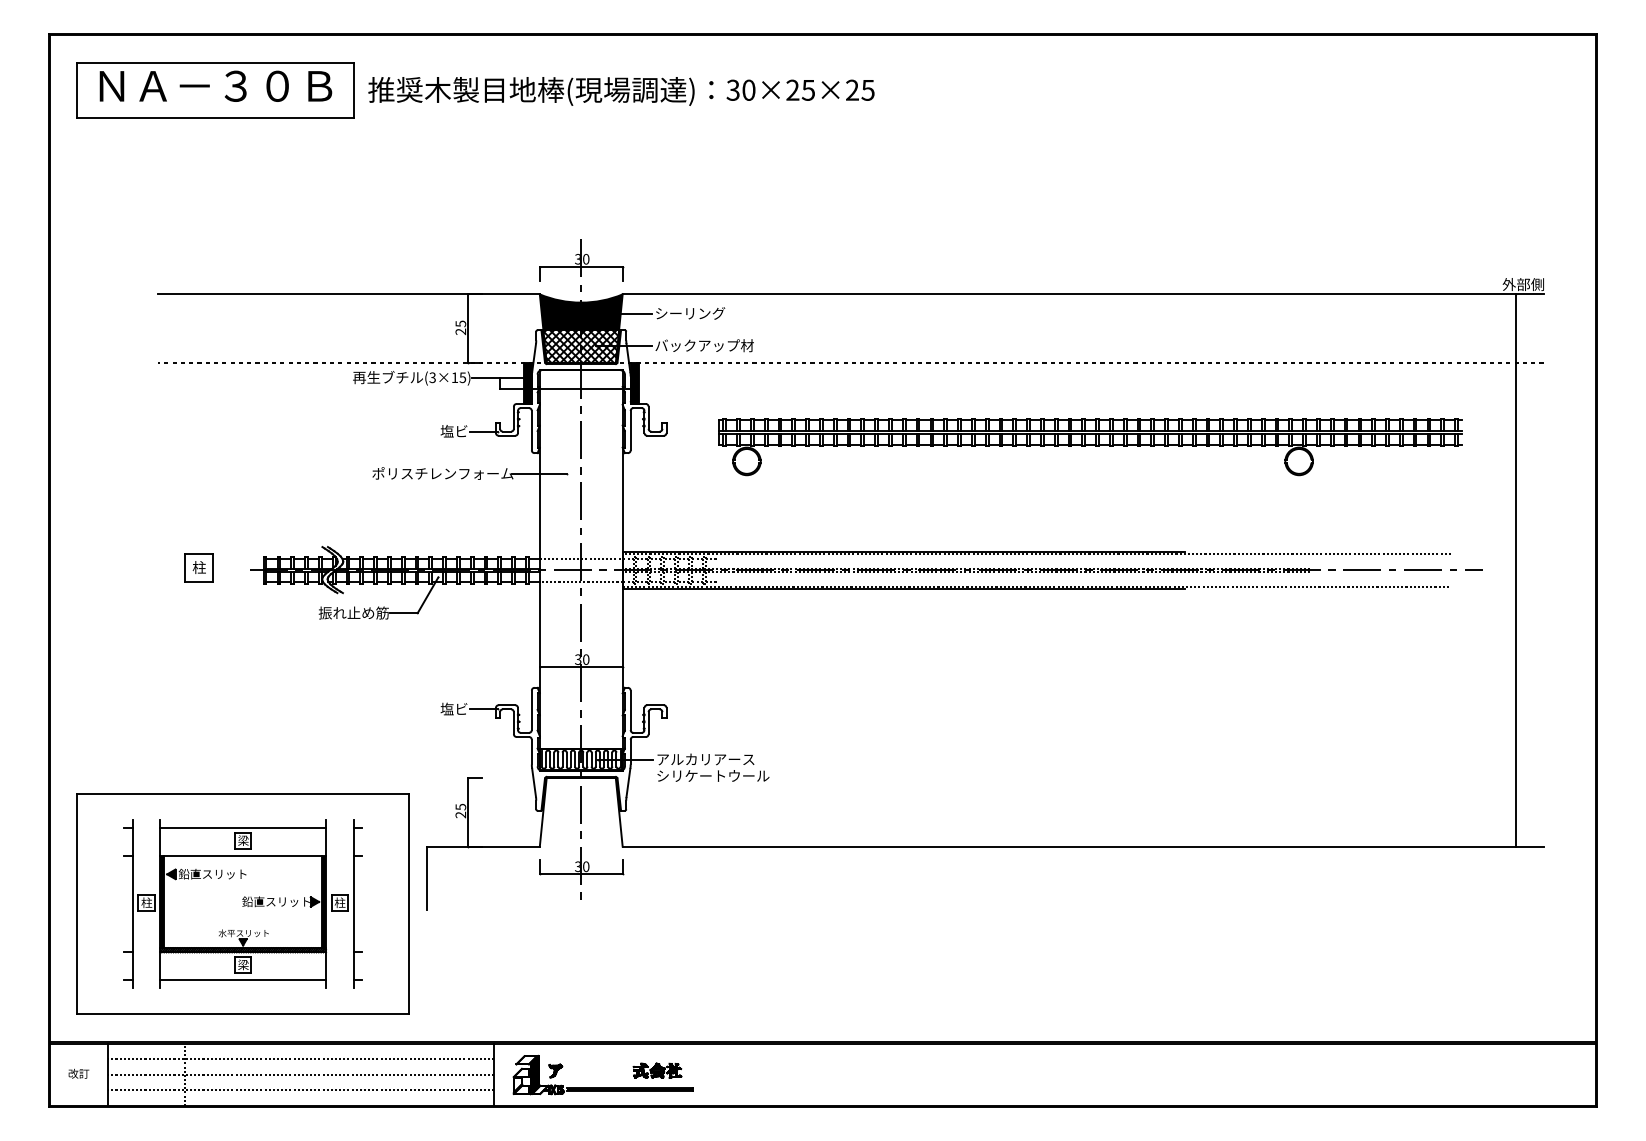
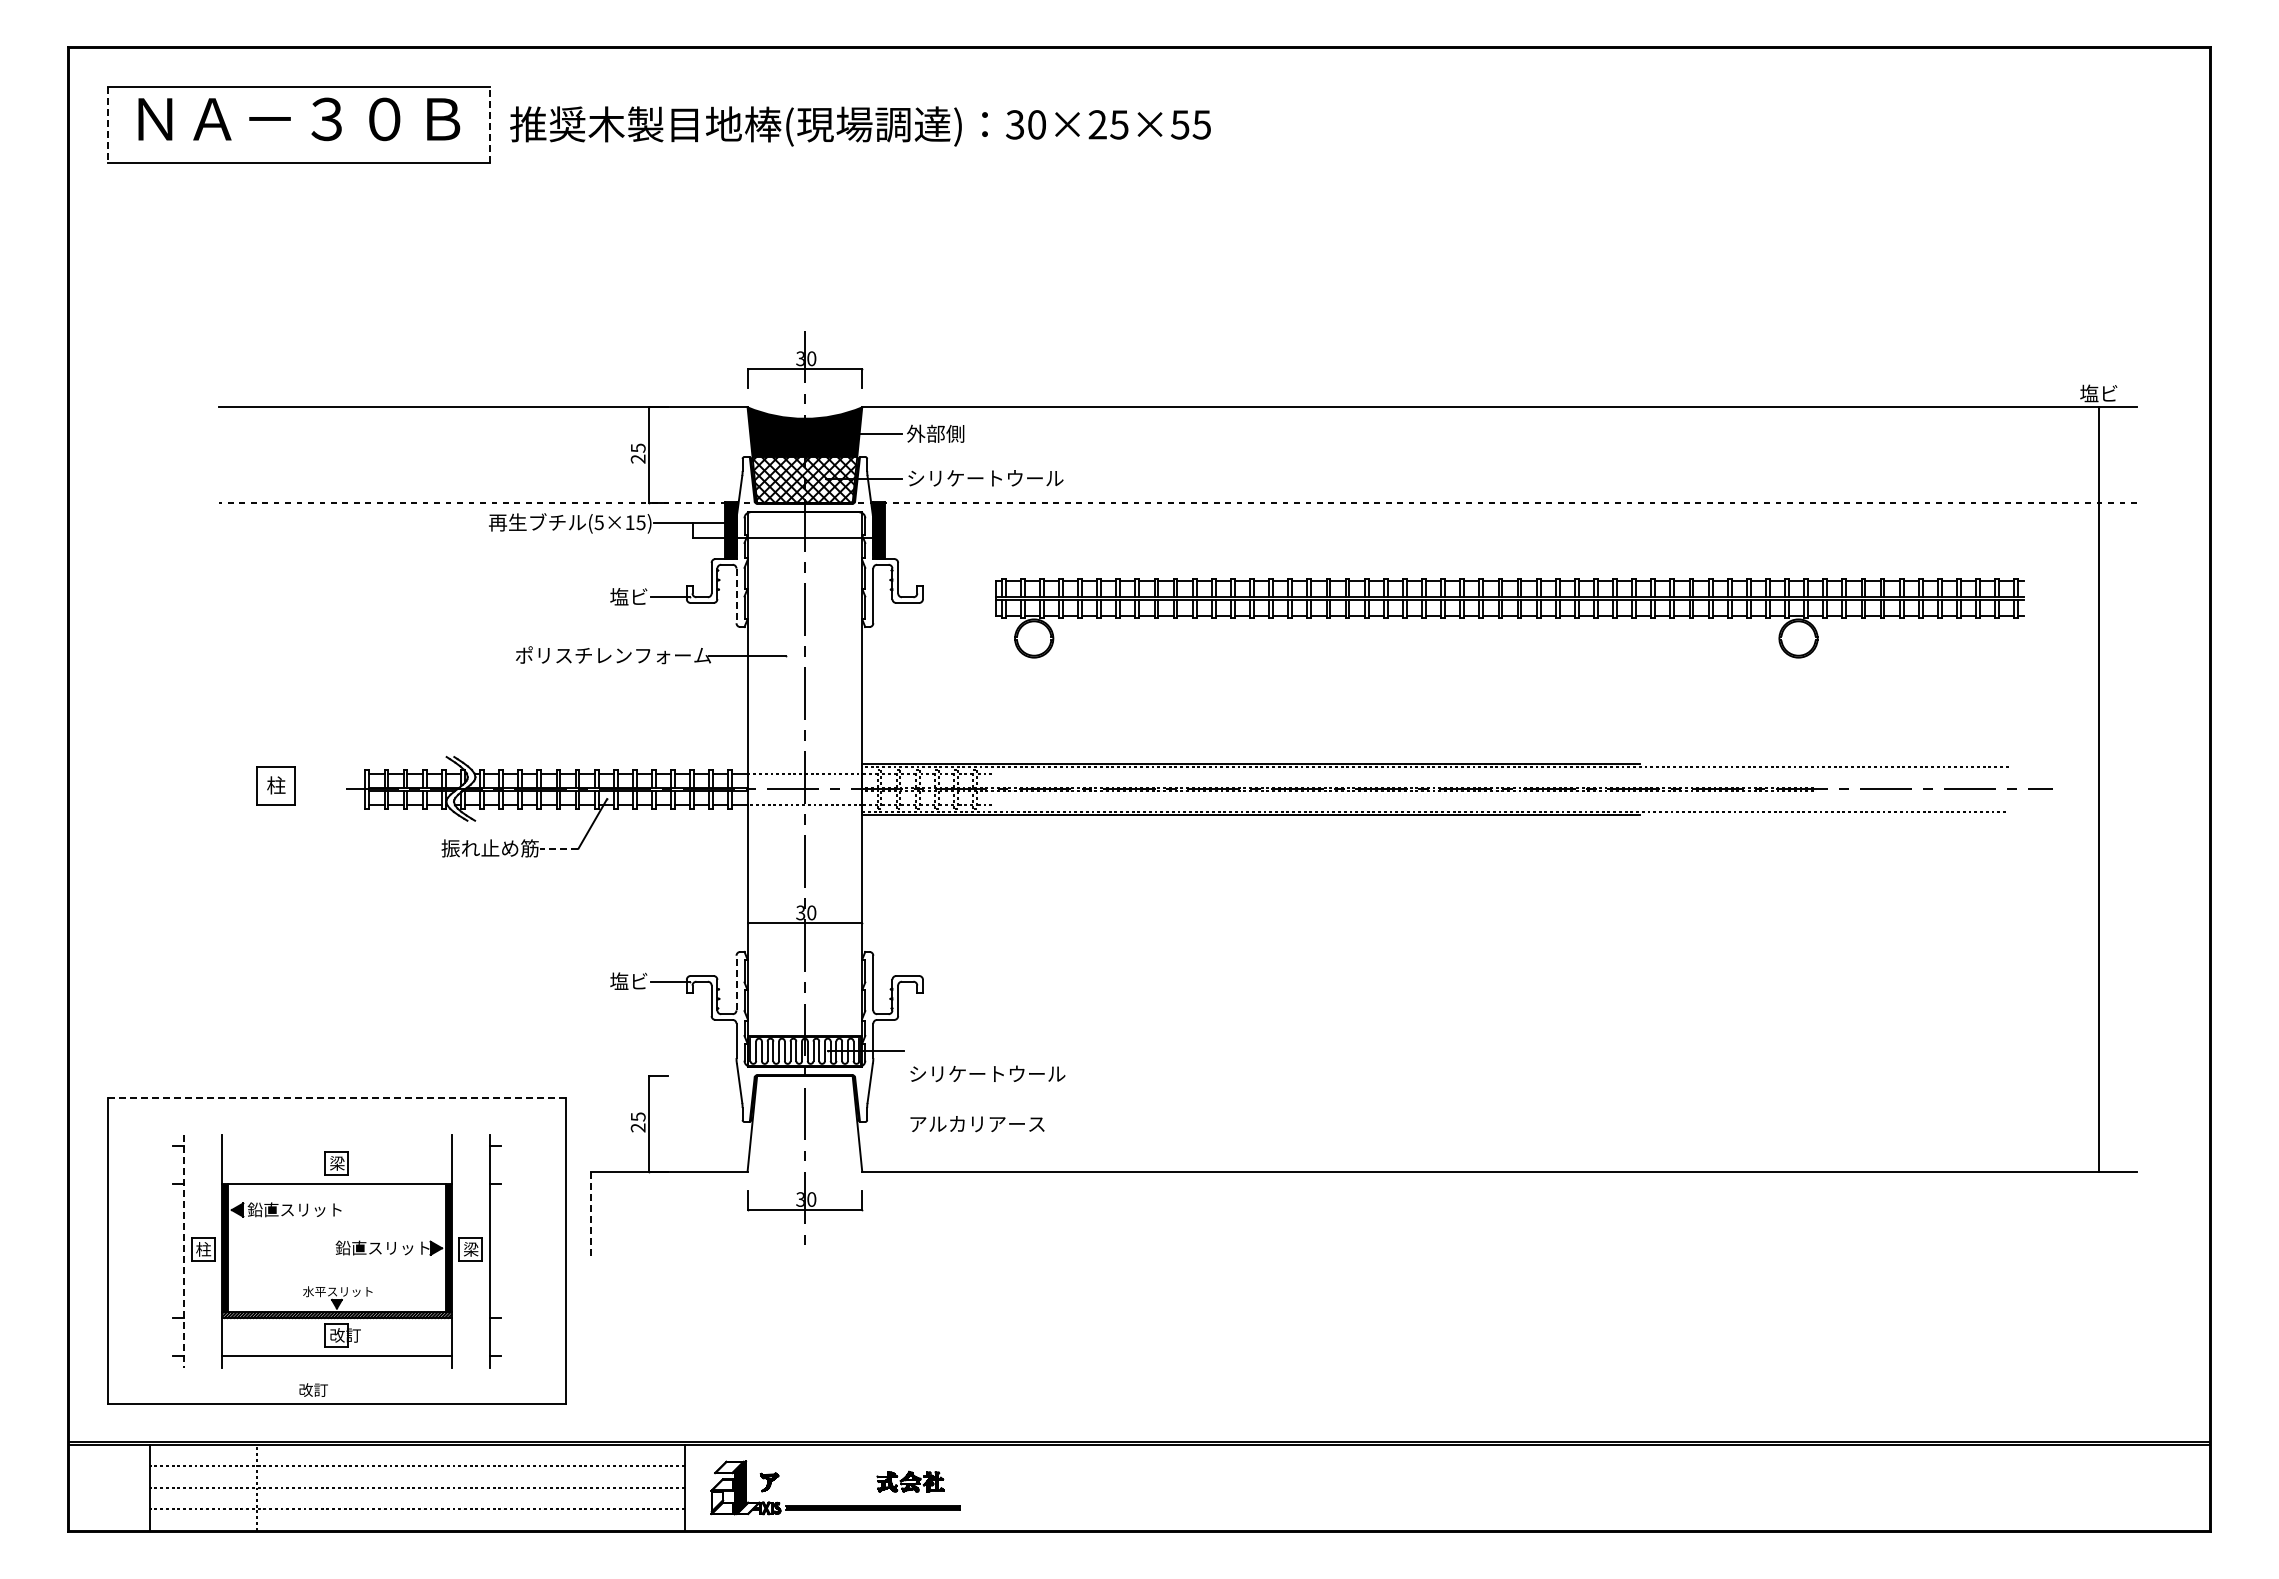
line: (77, 90) -> (107, 125), solid -> dashed
line: (353, 90) -> (489, 124), solid -> dashed
text: (852, 90) -> (1180, 124), 30×25×25 -> 30×25×55
text: (1523, 284) -> (2108, 393), 外部側 -> 塩ビ
text: (690, 313) -> (955, 433), シーリング -> 外部側
text: (711, 345) -> (985, 478), バックアップ材 -> シリケートウール
text: (432, 377) -> (599, 522), (3×15) -> (5×15)
line: (531, 431) -> (736, 596), solid -> dashed
line: (403, 613) -> (558, 848), solid -> dashed
line: (531, 709) -> (736, 982), solid -> dashed
text: (705, 759) -> (977, 1124), moved
line: (242, 793) -> (336, 1098), solid -> dashed
line: (242, 828) -> (336, 1146), removed
line: (427, 879) -> (591, 1216), solid -> dashed
text: (339, 902) -> (470, 1249), 柱 -> 梁
line: (133, 904) -> (184, 1251), solid -> dashed
text: (249, 964) -> (345, 1335), 梁 -> 改訂
text: (78, 1073) -> (313, 1389), moved

